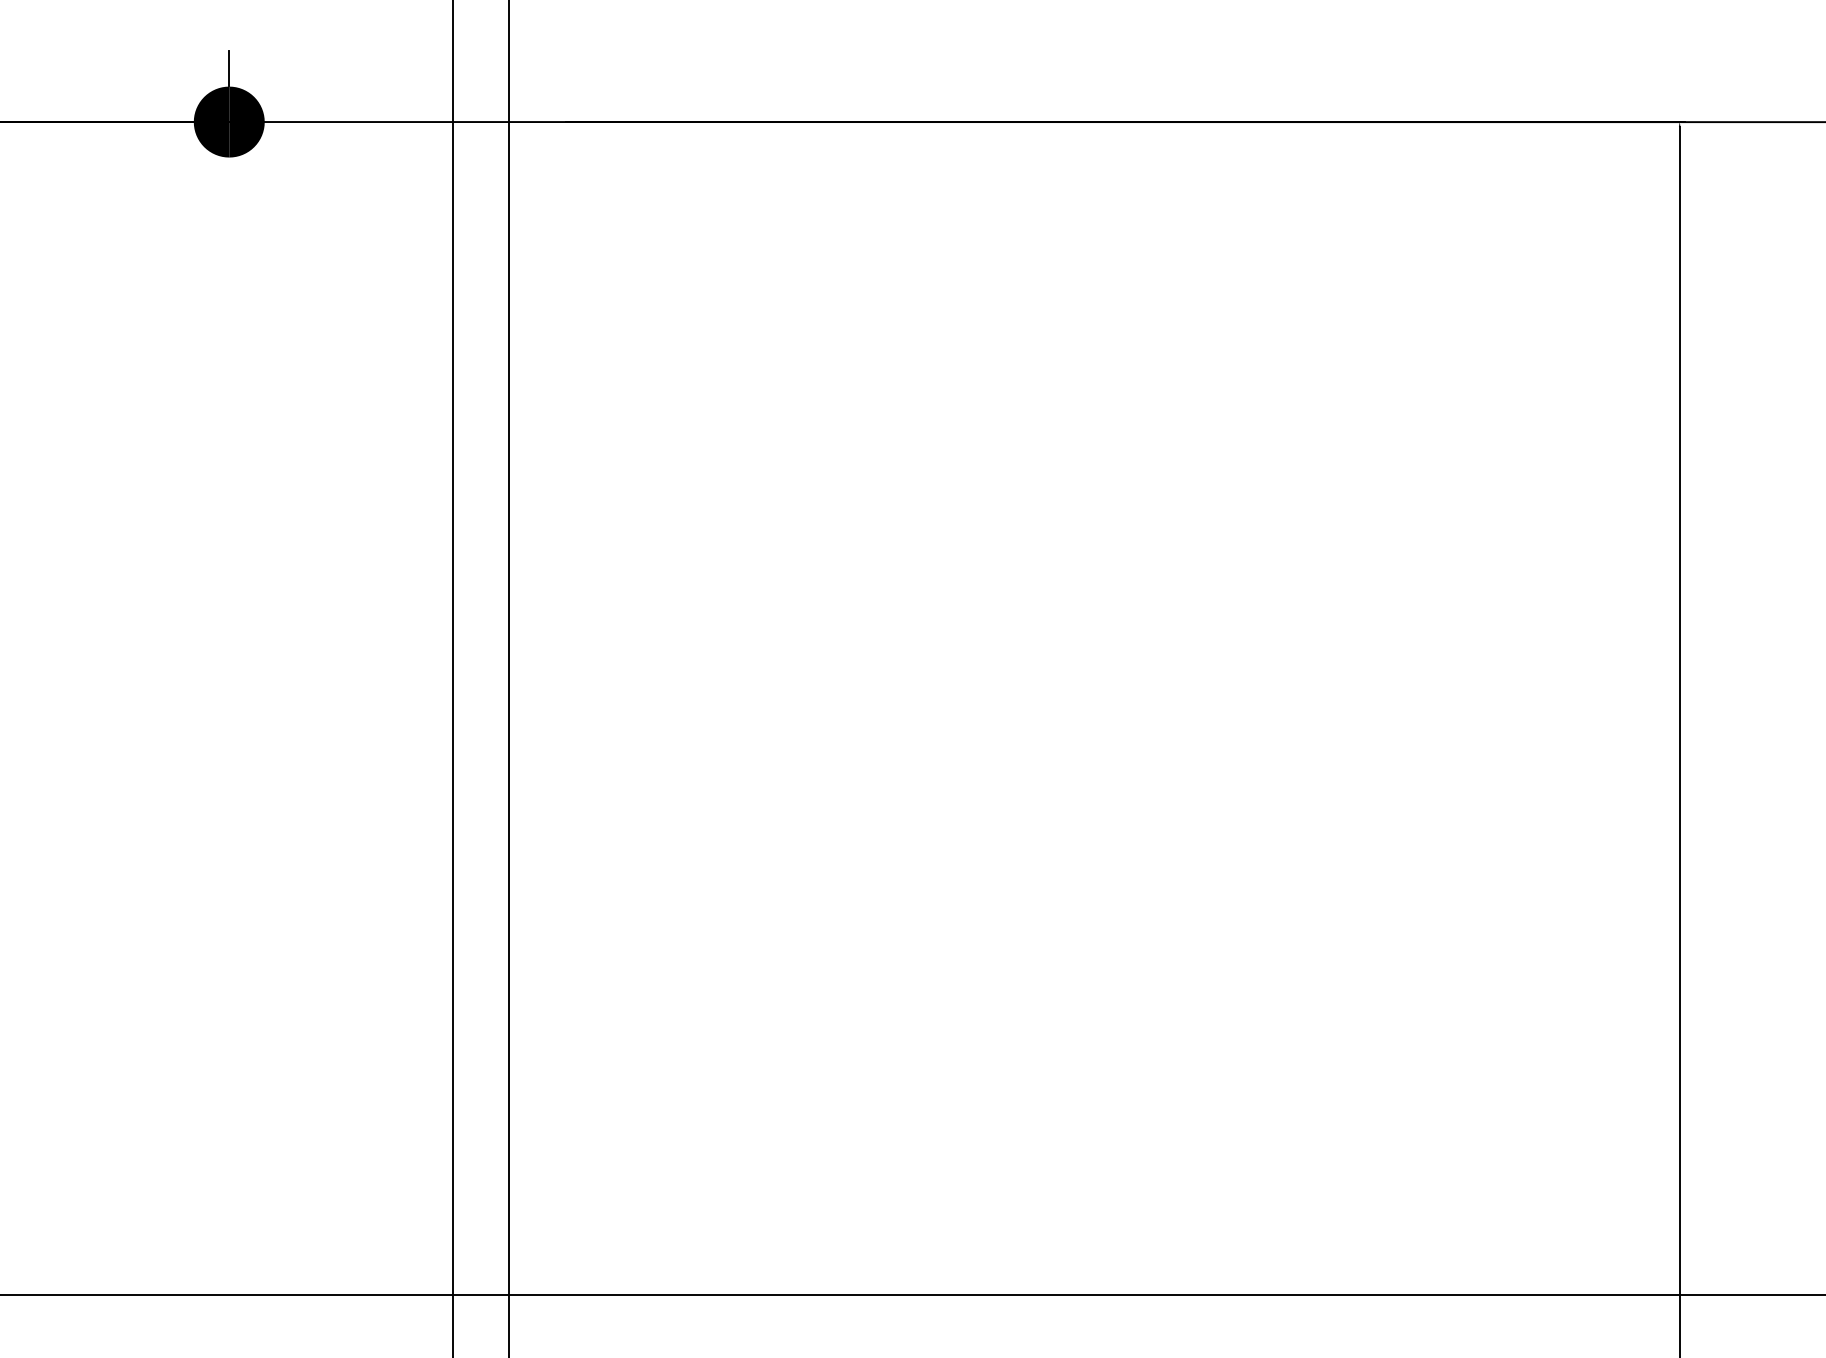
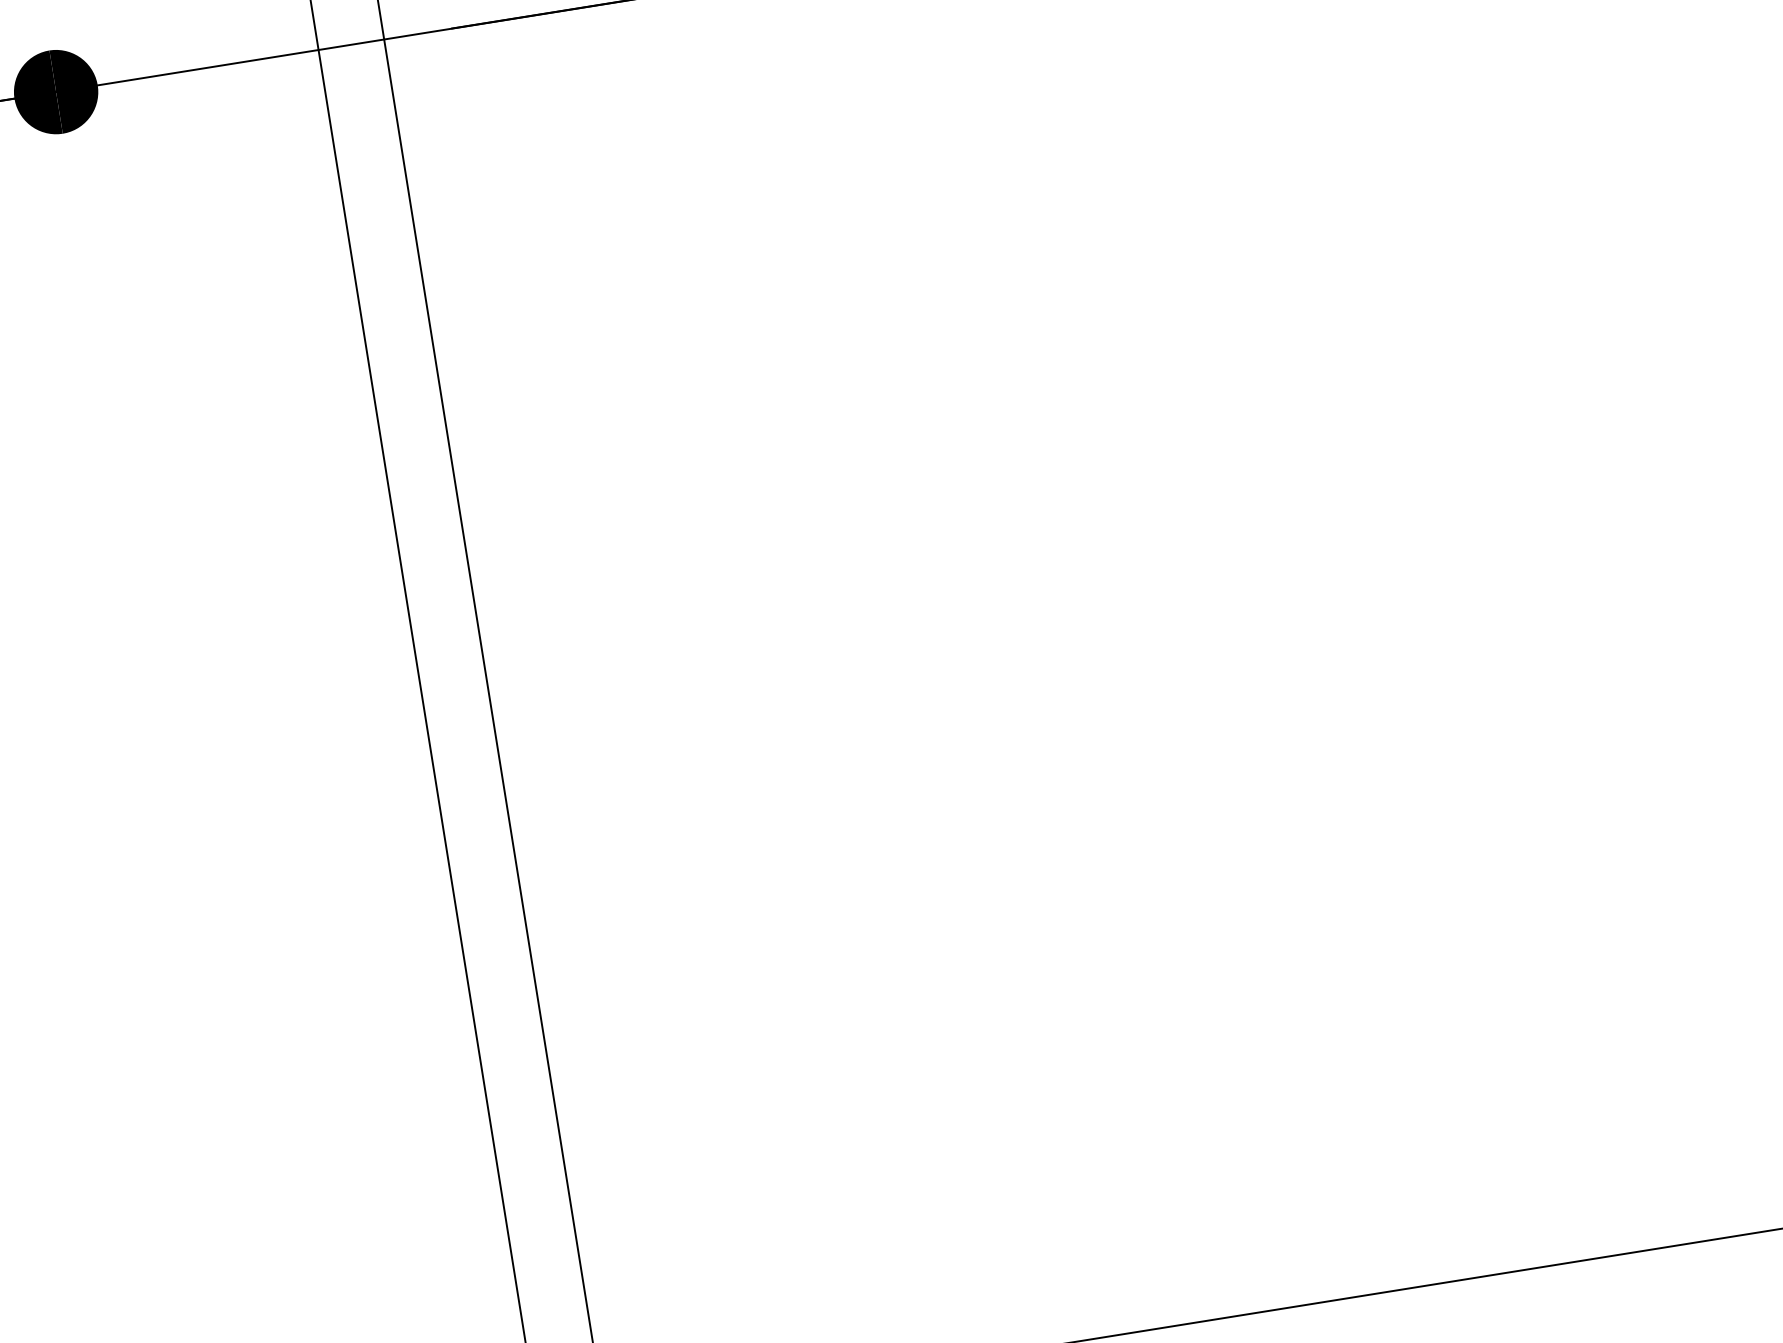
line: (229, 68) -> (46, 29), removed

